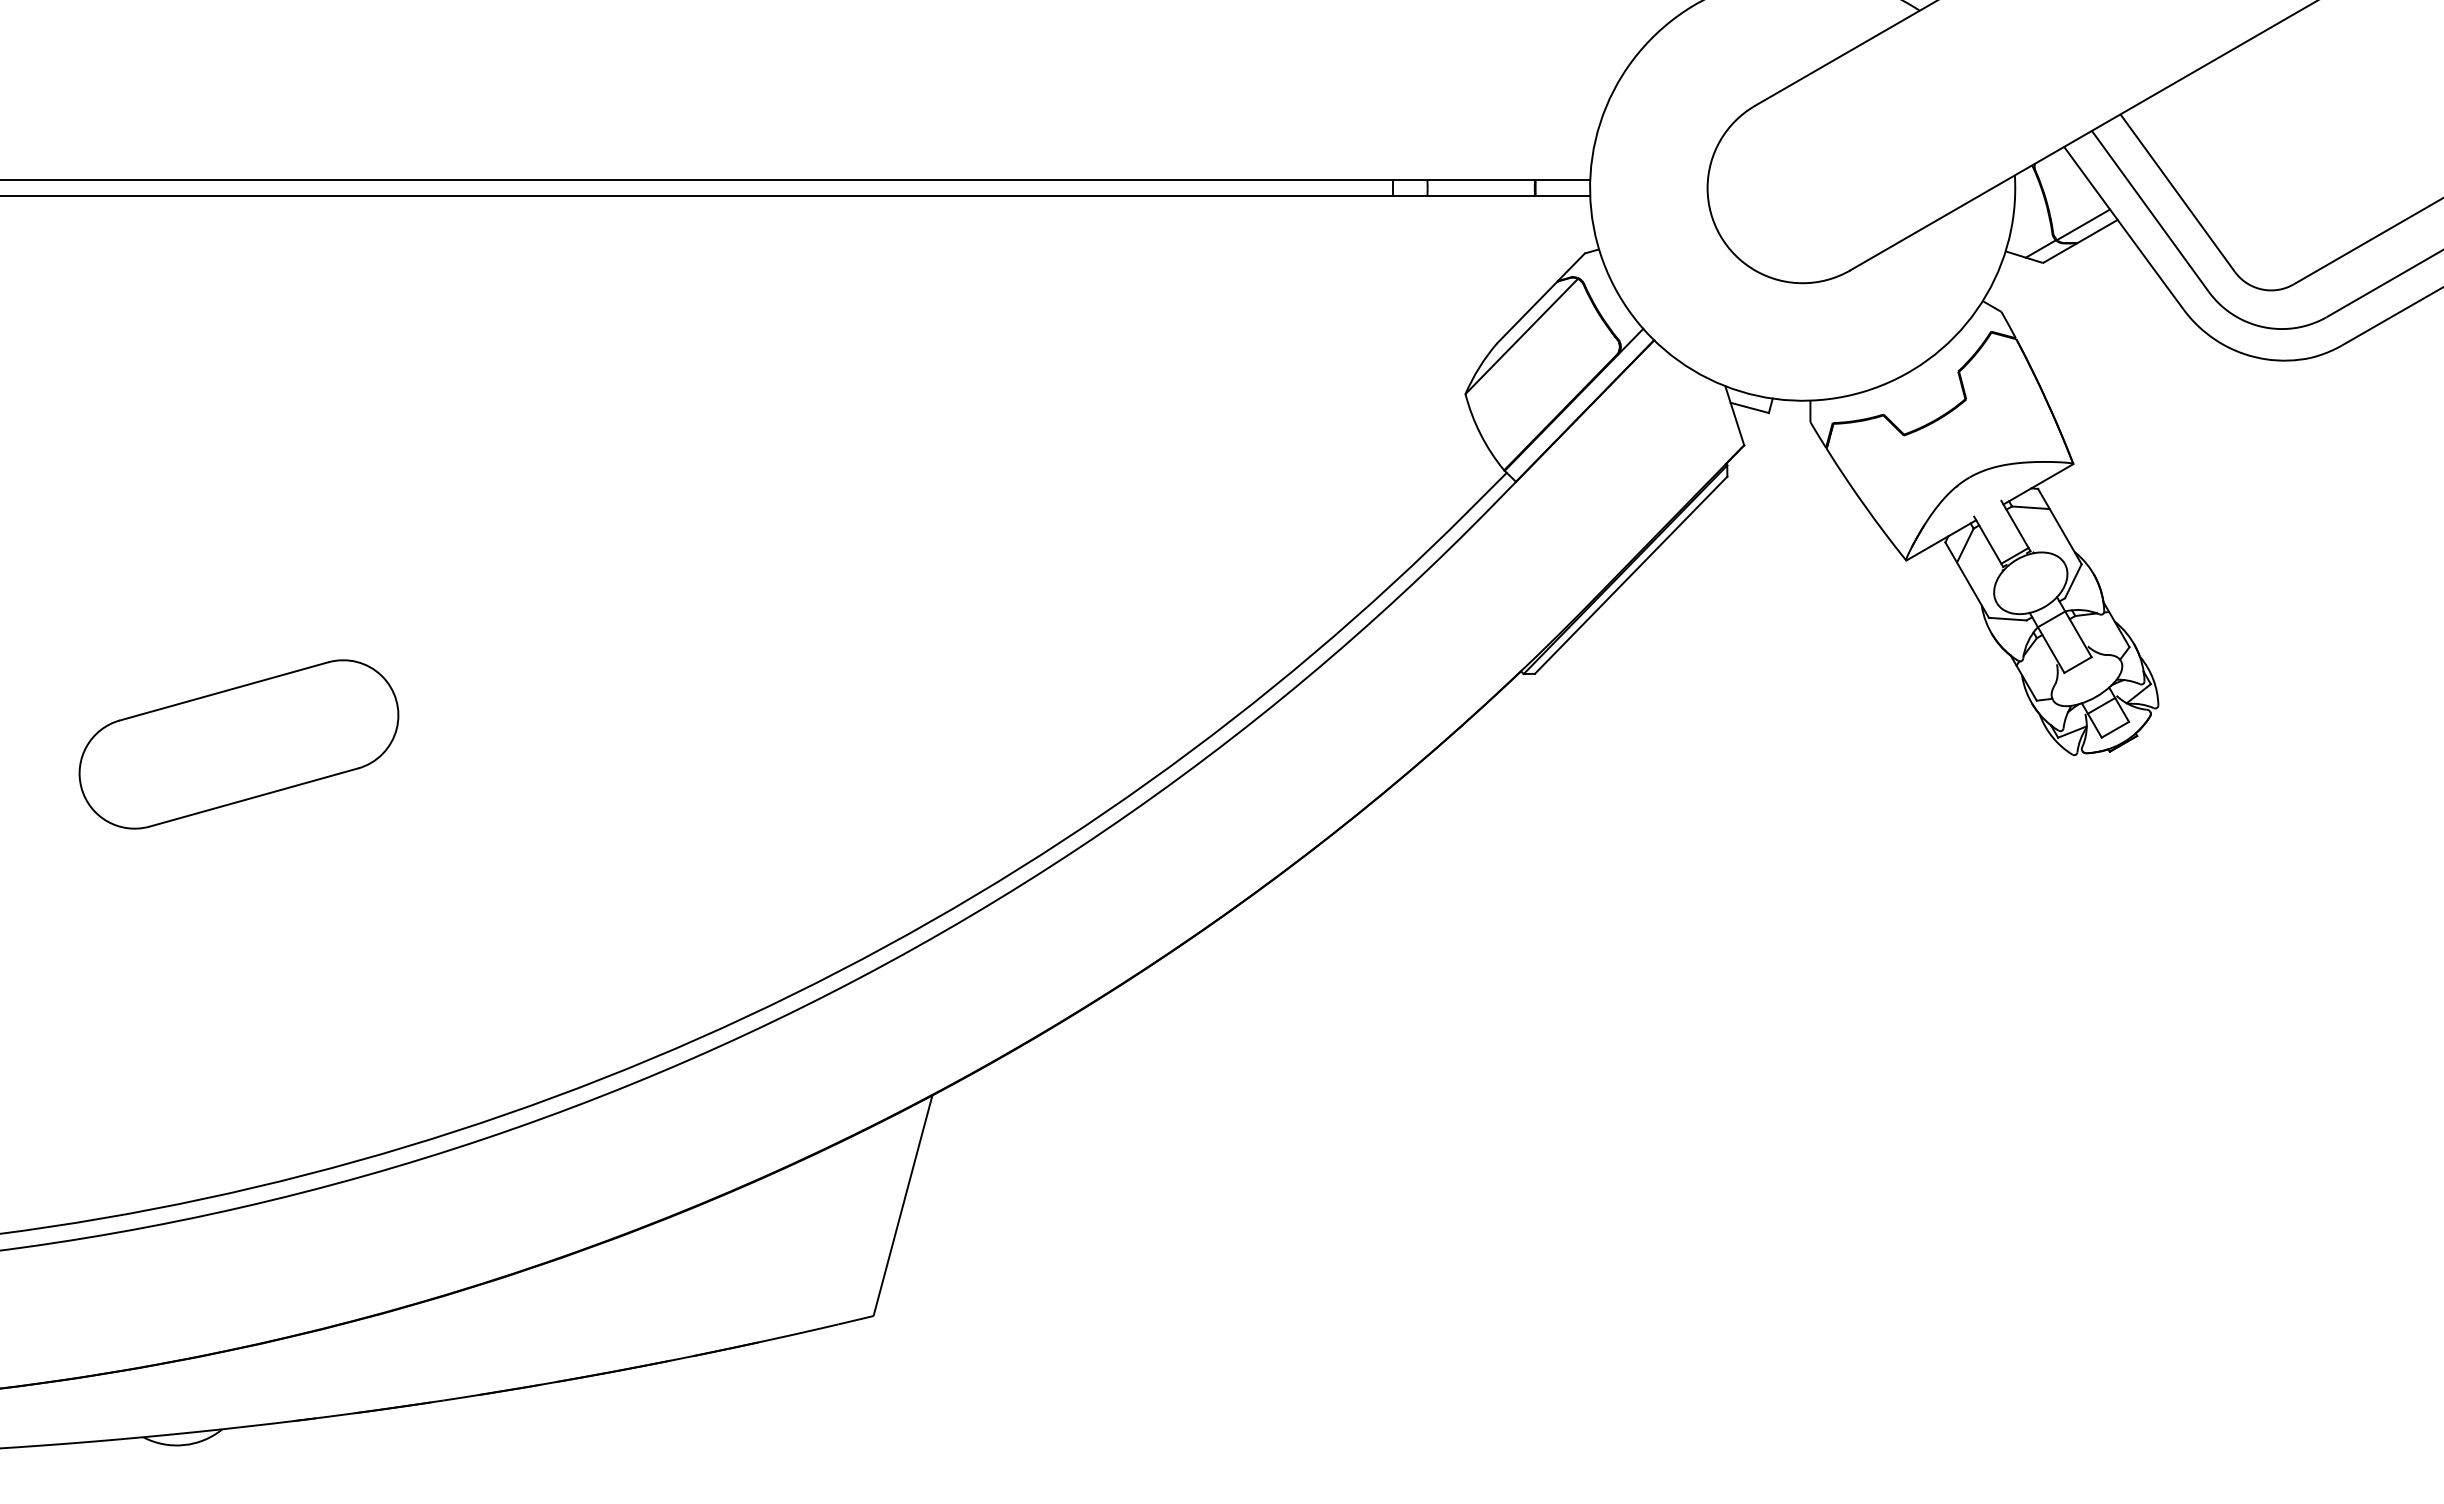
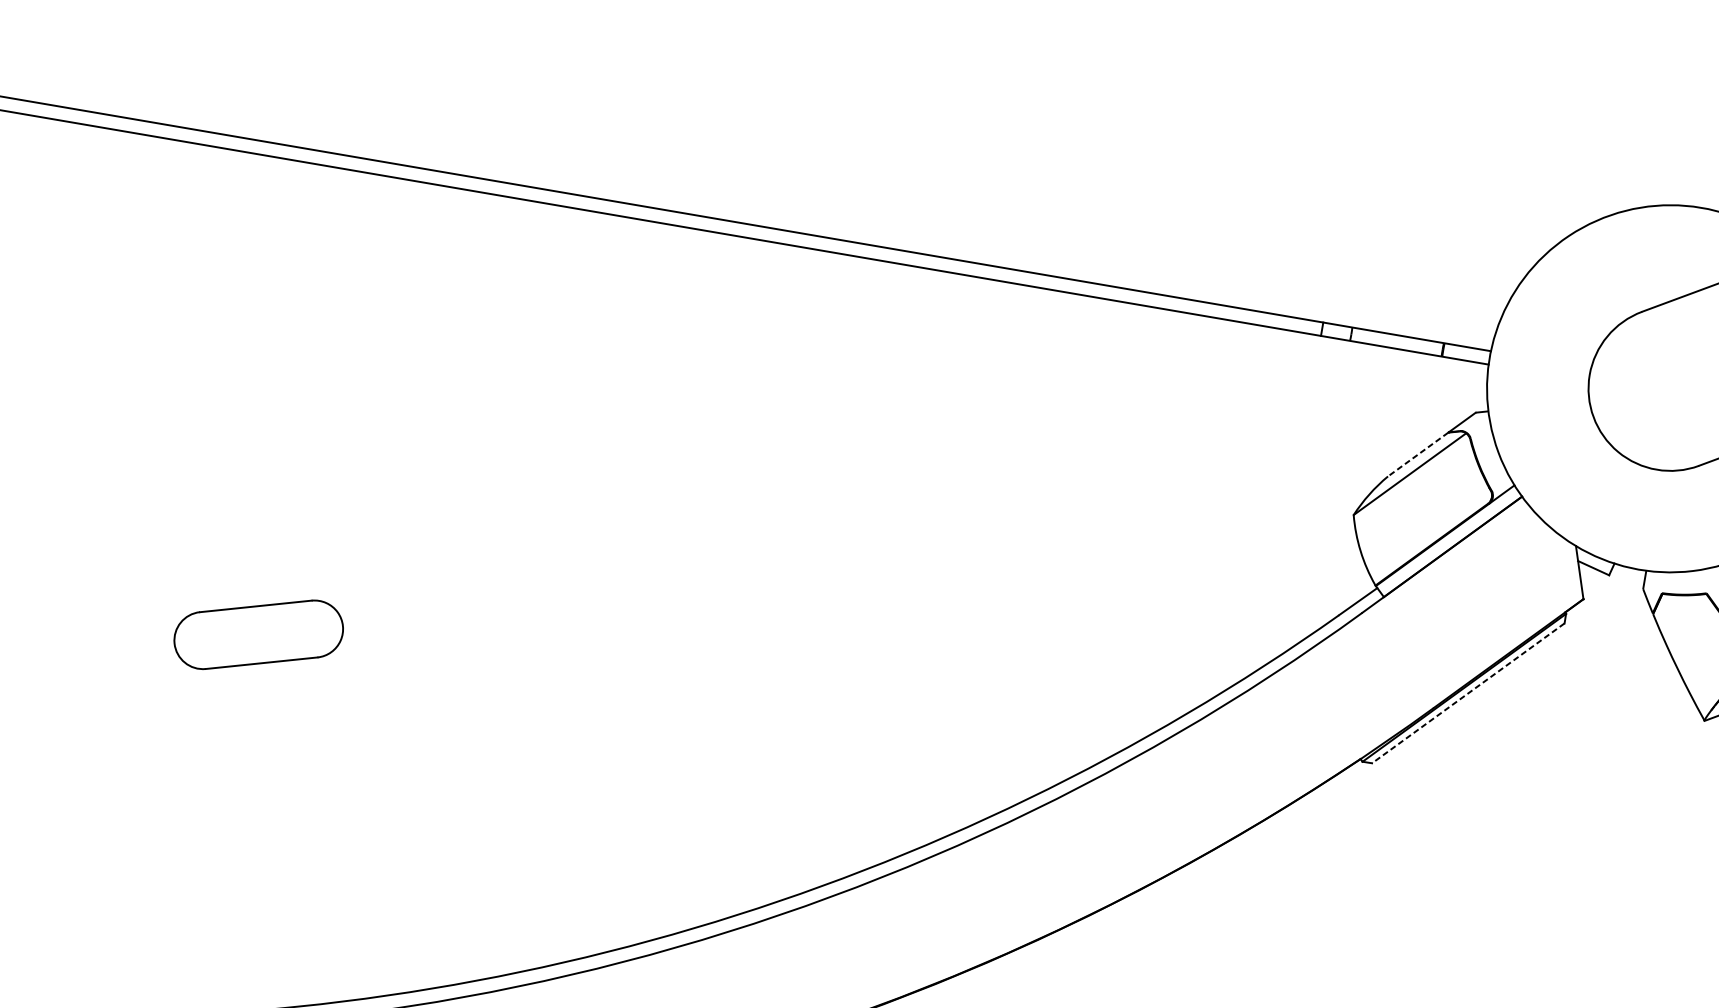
line: (1526, 312) -> (1417, 454), solid -> dashed
line: (1631, 575) -> (1468, 693), solid -> dashed
part: (238, 744) -> (258, 634), size x0.6

